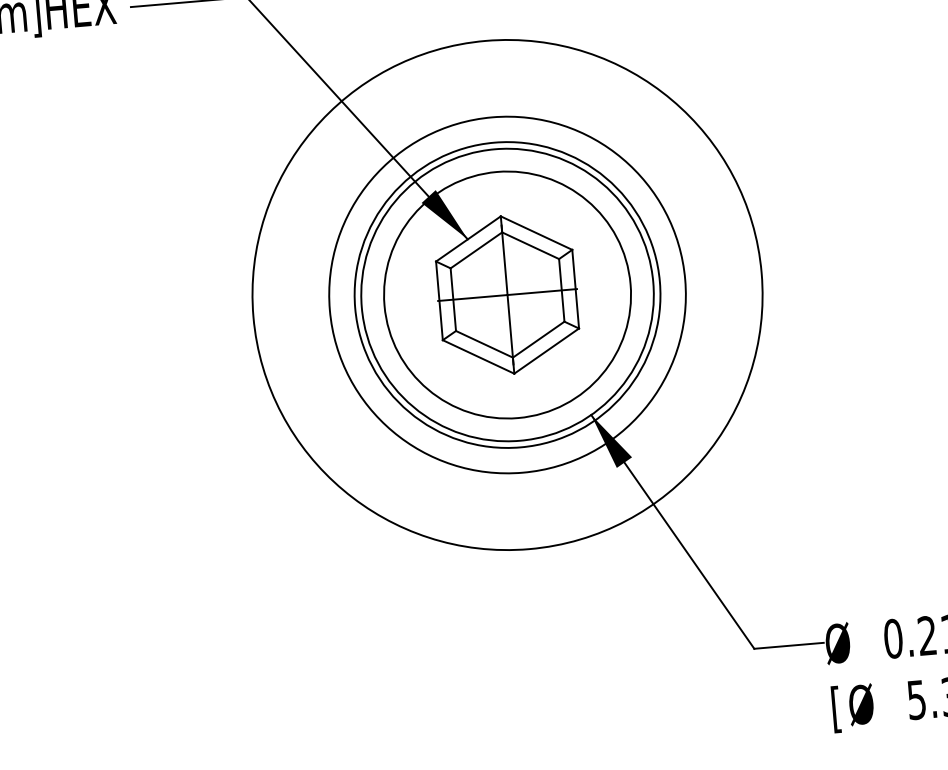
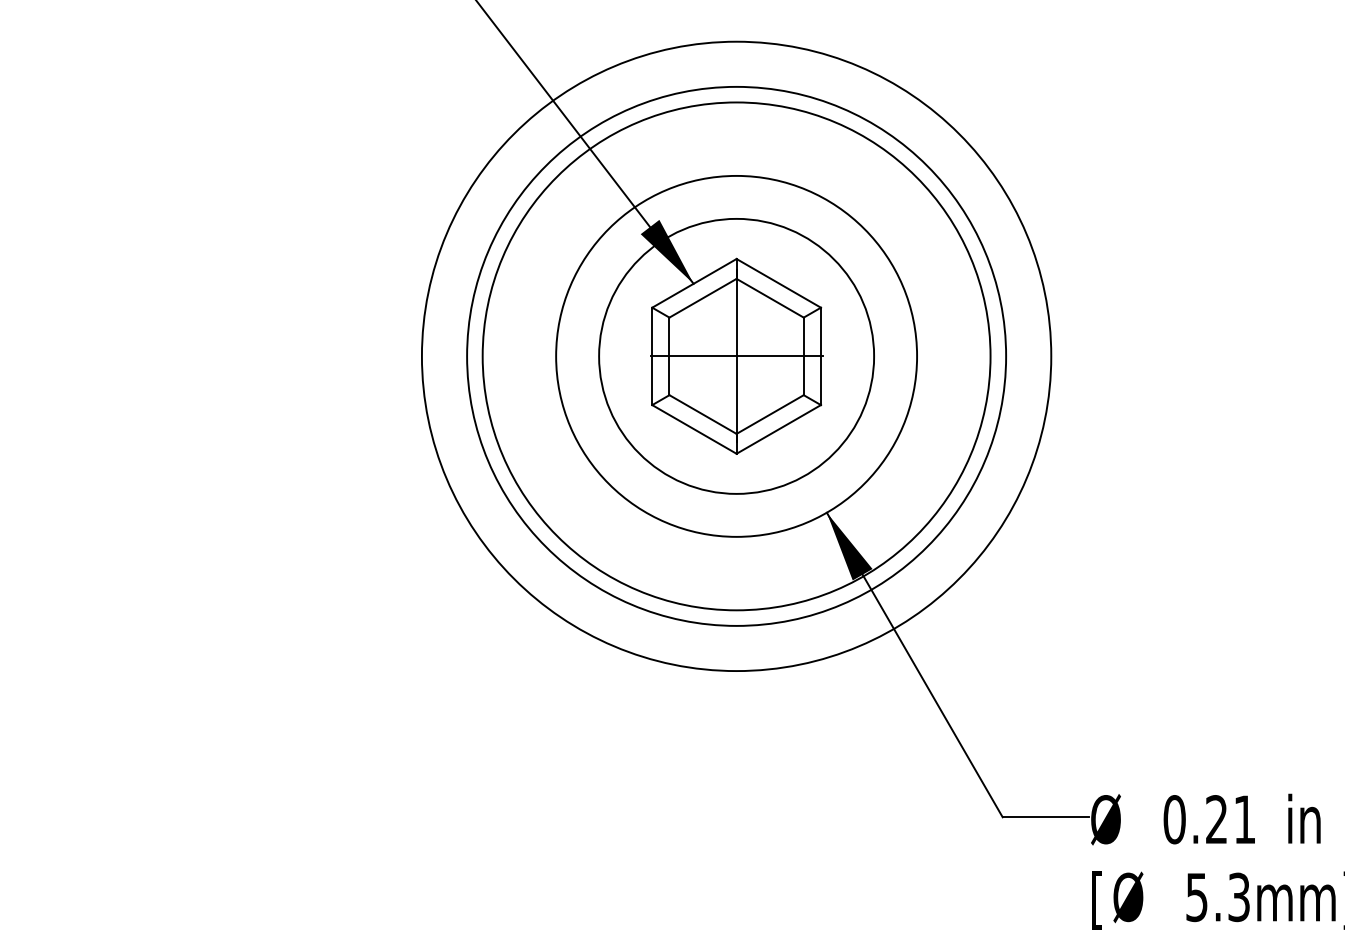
circle: (507, 294) -> (736, 355), size x0.62
circle: (507, 294) -> (736, 355), size x1.43
circle: (507, 295) -> (736, 356), size x1.67

